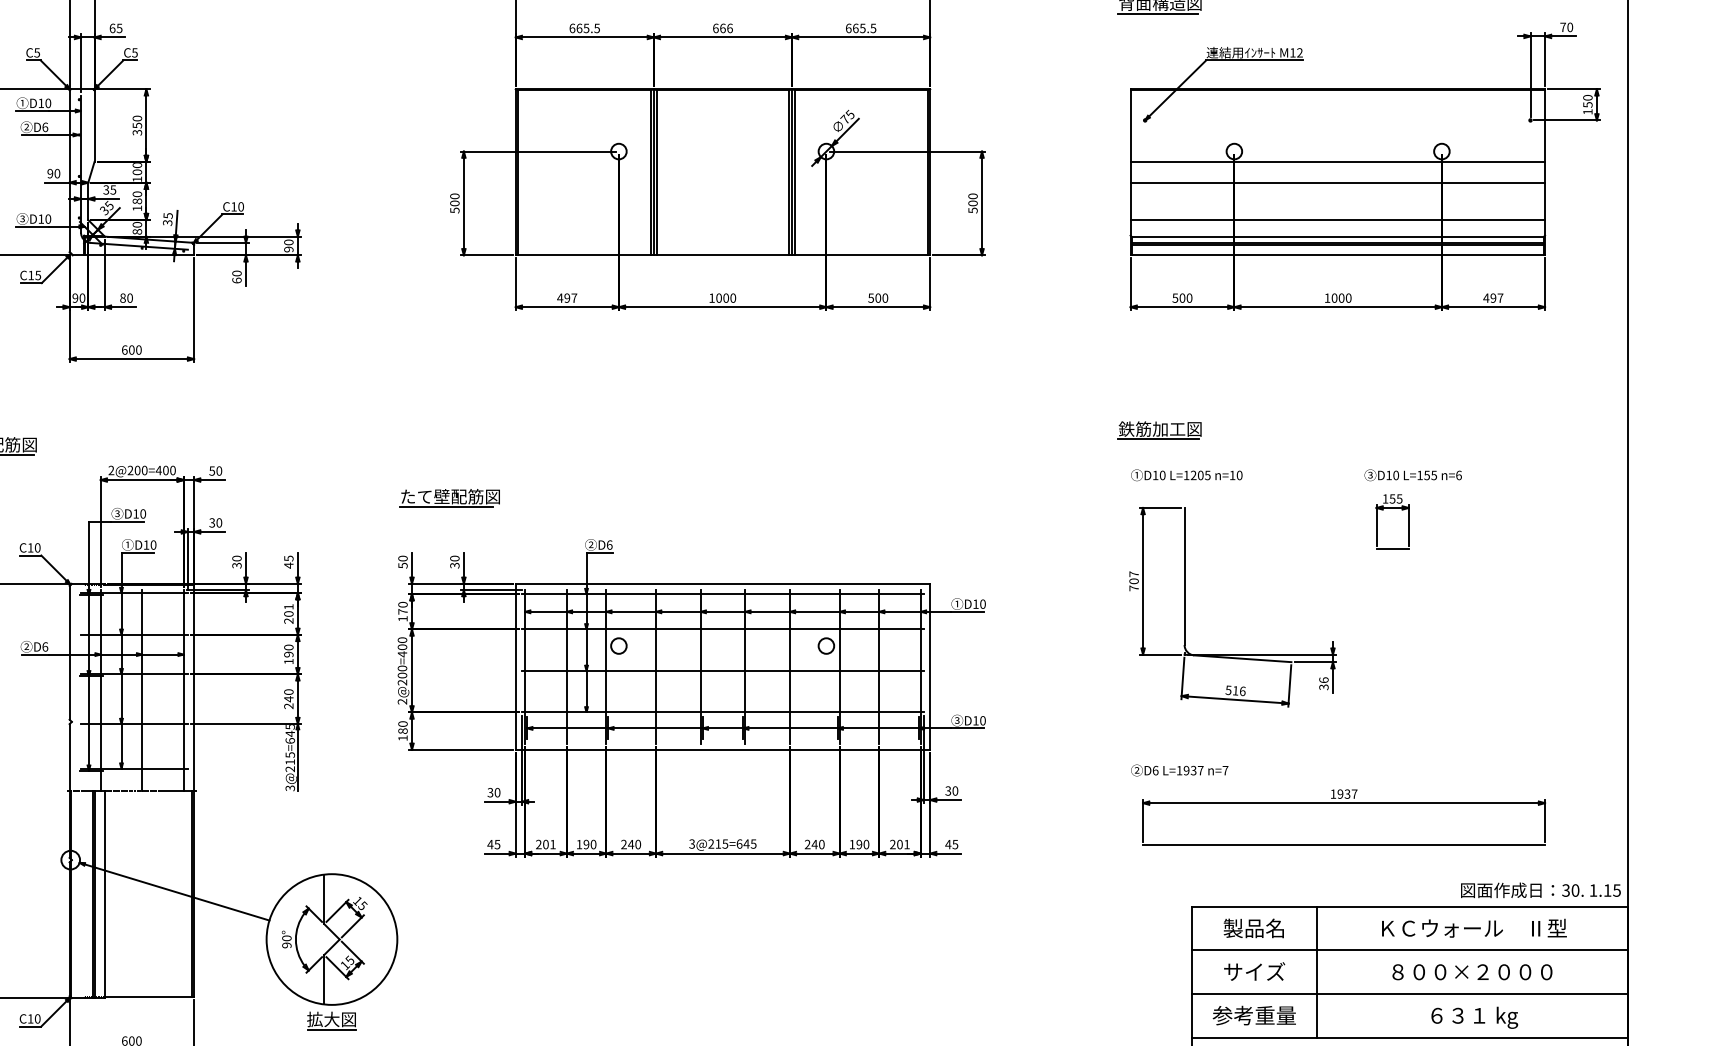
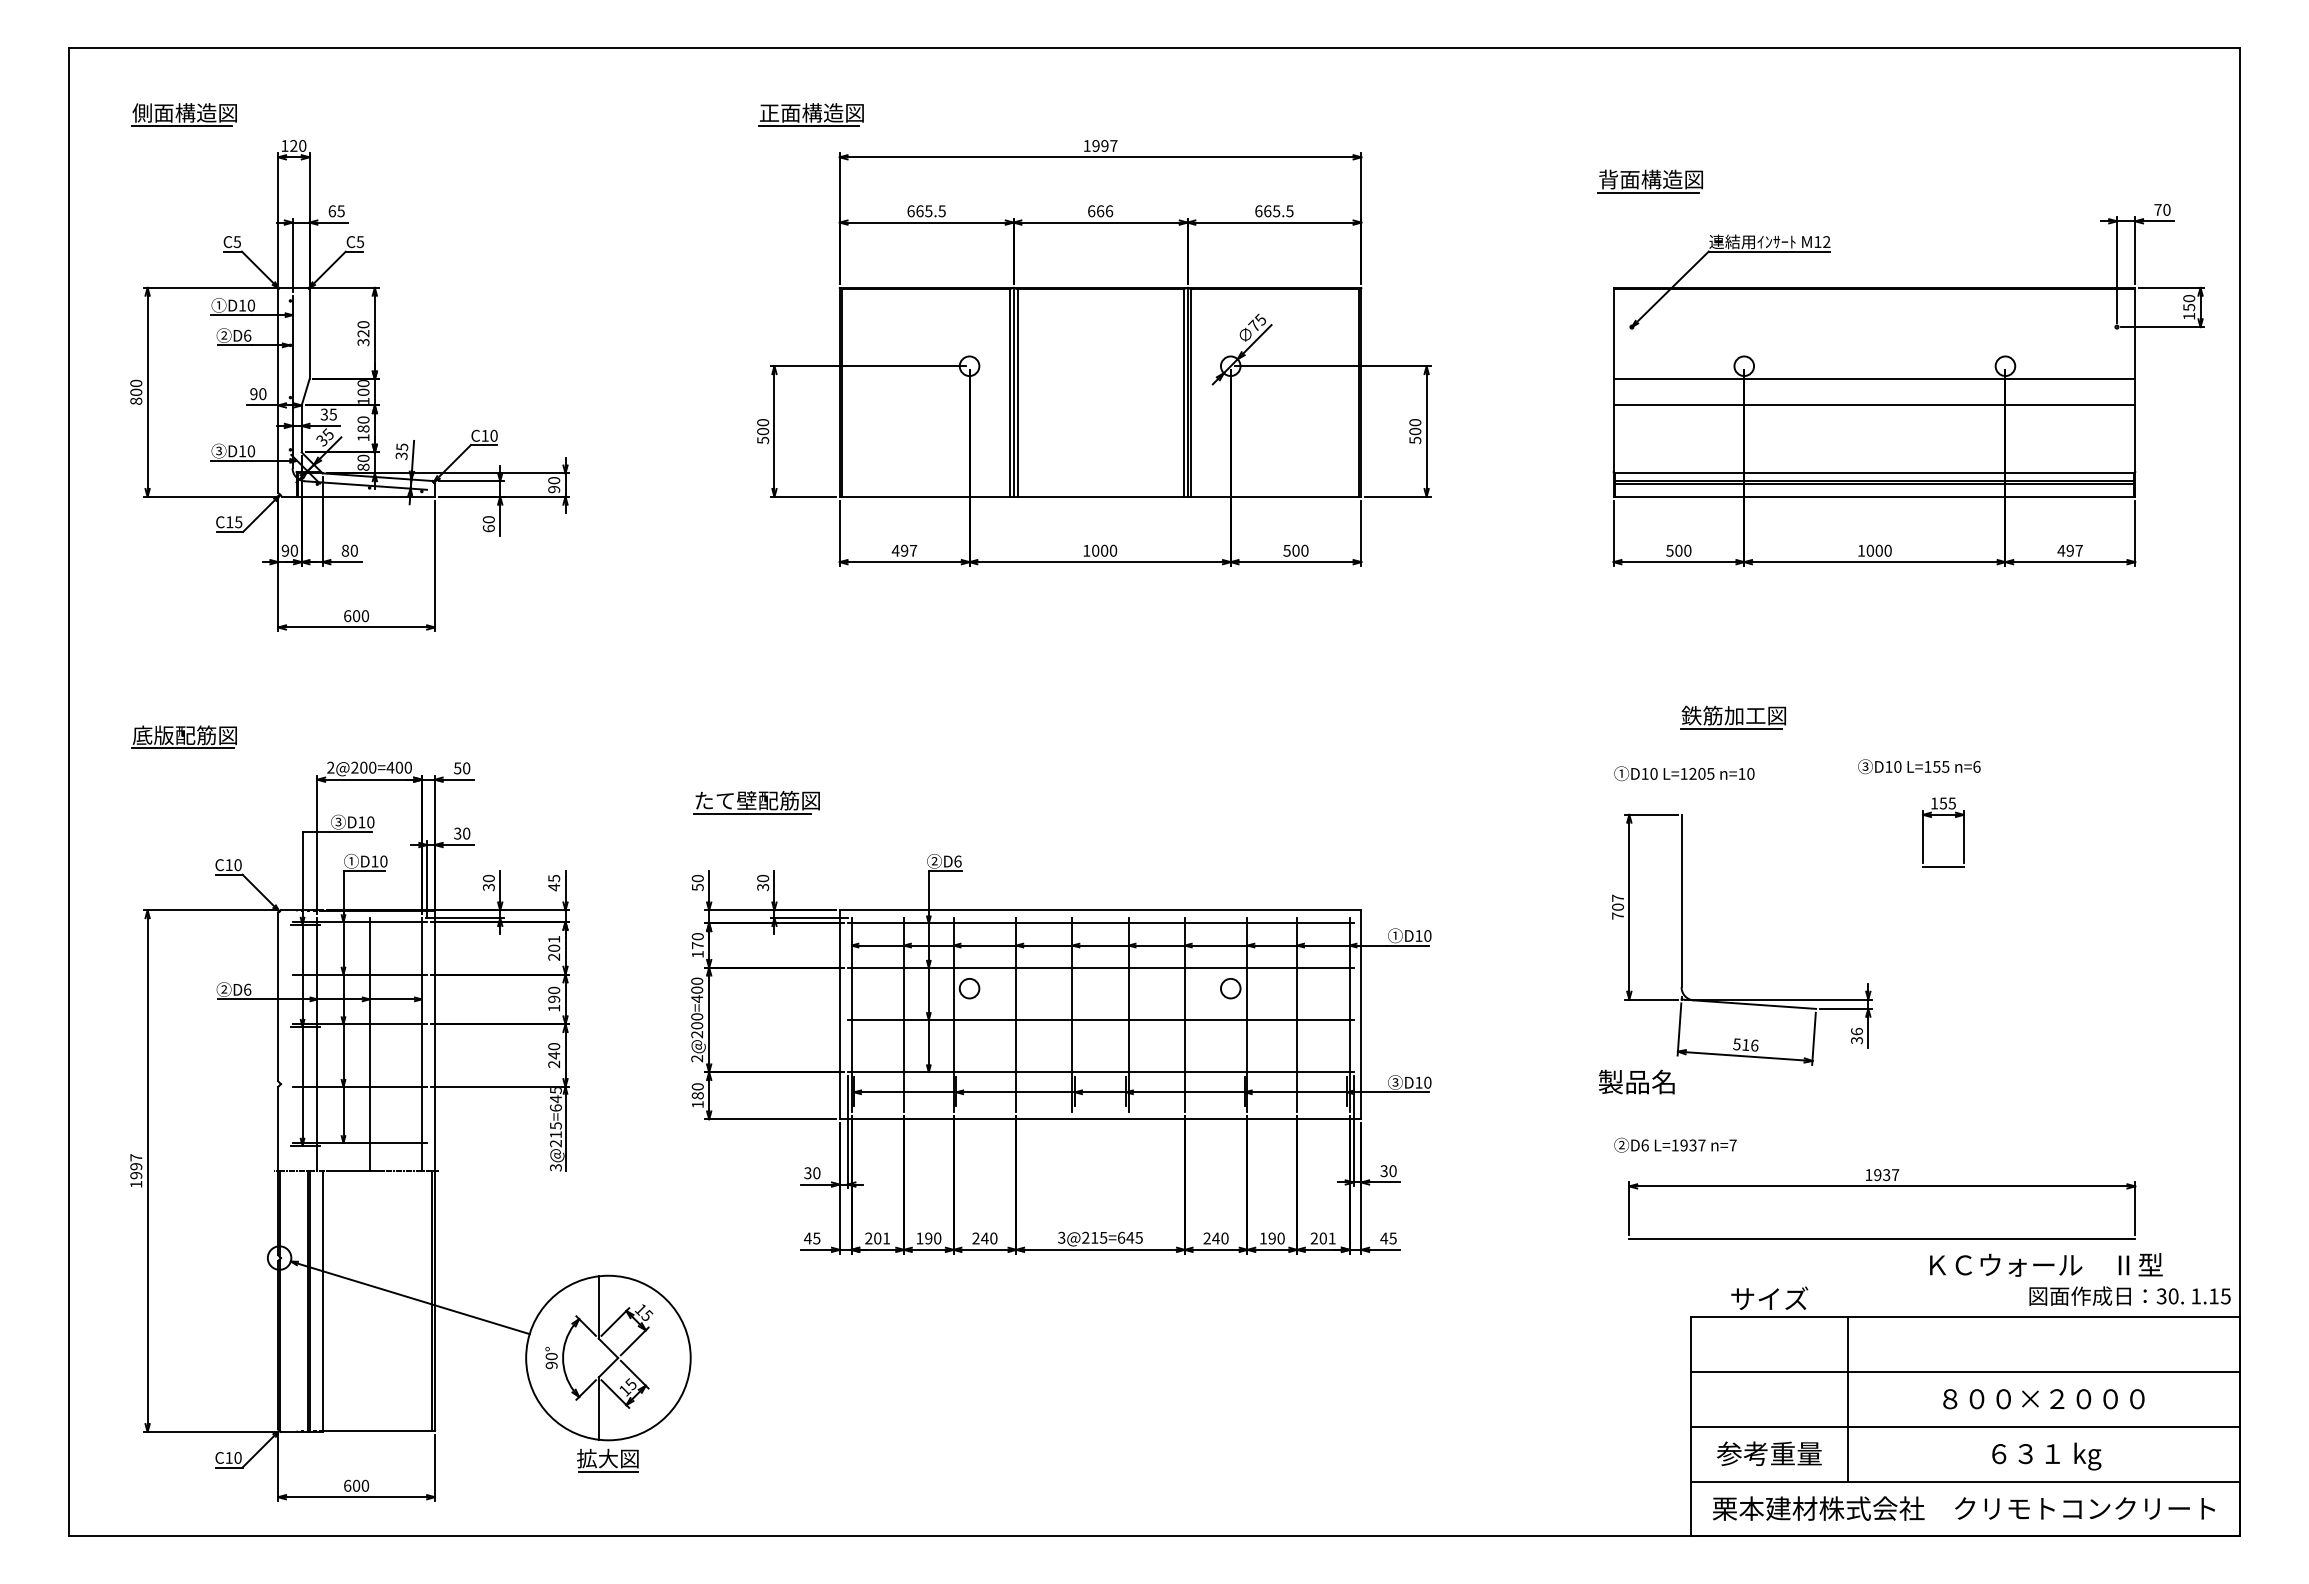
text: (137, 125) -> (363, 333), 350 -> 320
line: (1337, 220) -> (1874, 452), removed
part: (1159, 430) -> (1732, 717), moved
text: (1413, 475) -> (1919, 766), moved
text: (1253, 927) -> (1636, 1081), moved
text: (1474, 927) -> (2046, 1264), moved
text: (1254, 970) -> (1769, 1297), moved

